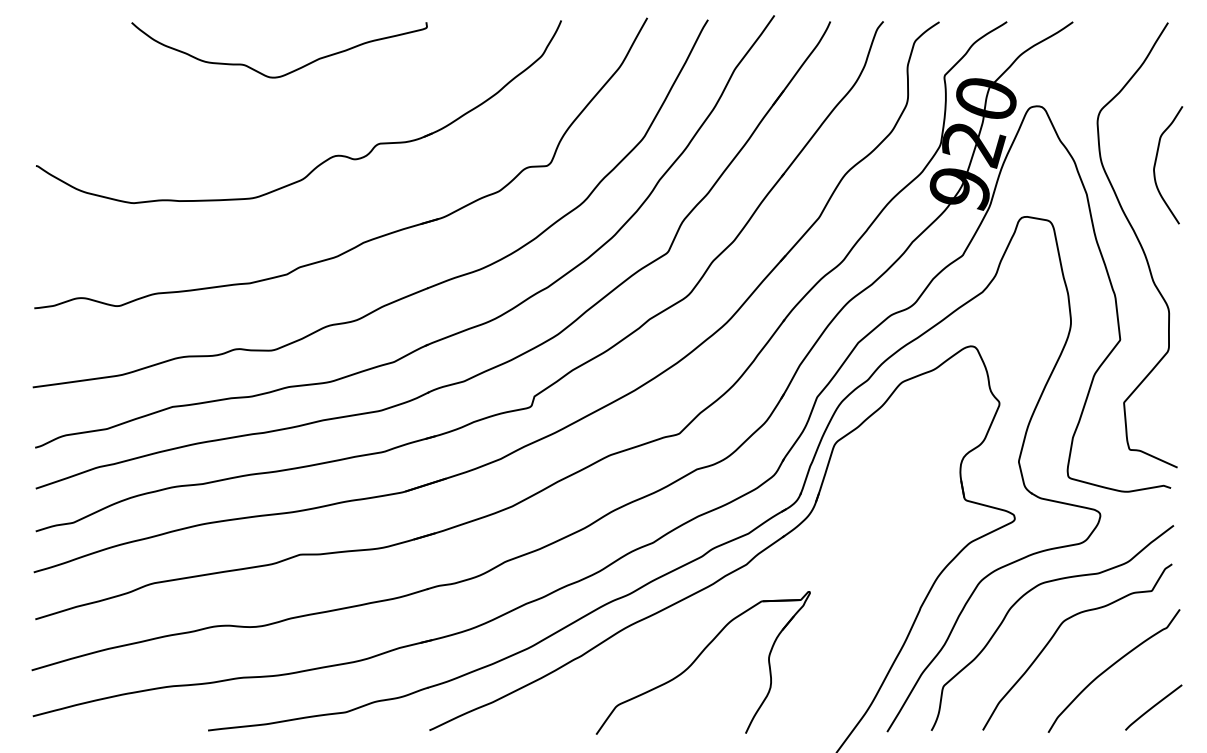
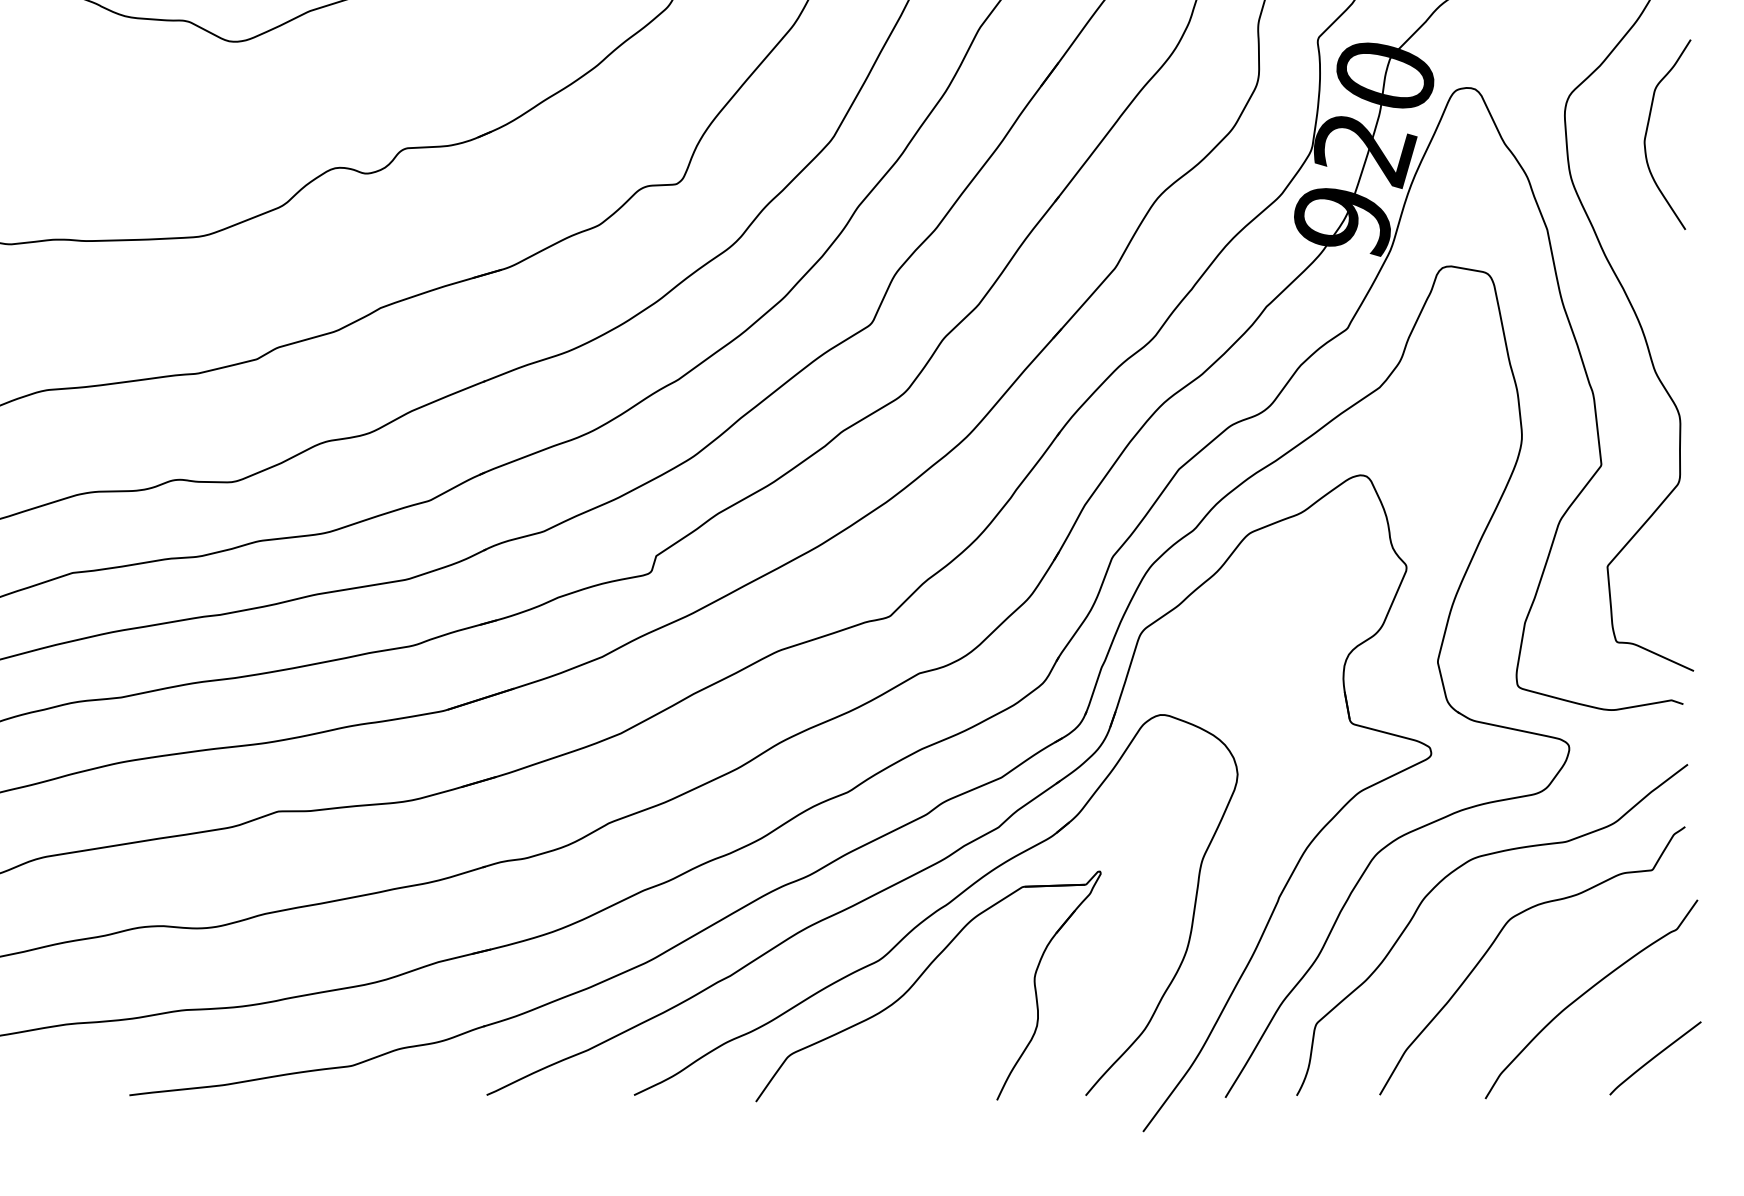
curve: (1156, 162) -> (1648, 130), moved
part: (707, 612) -> (935, 904), added

